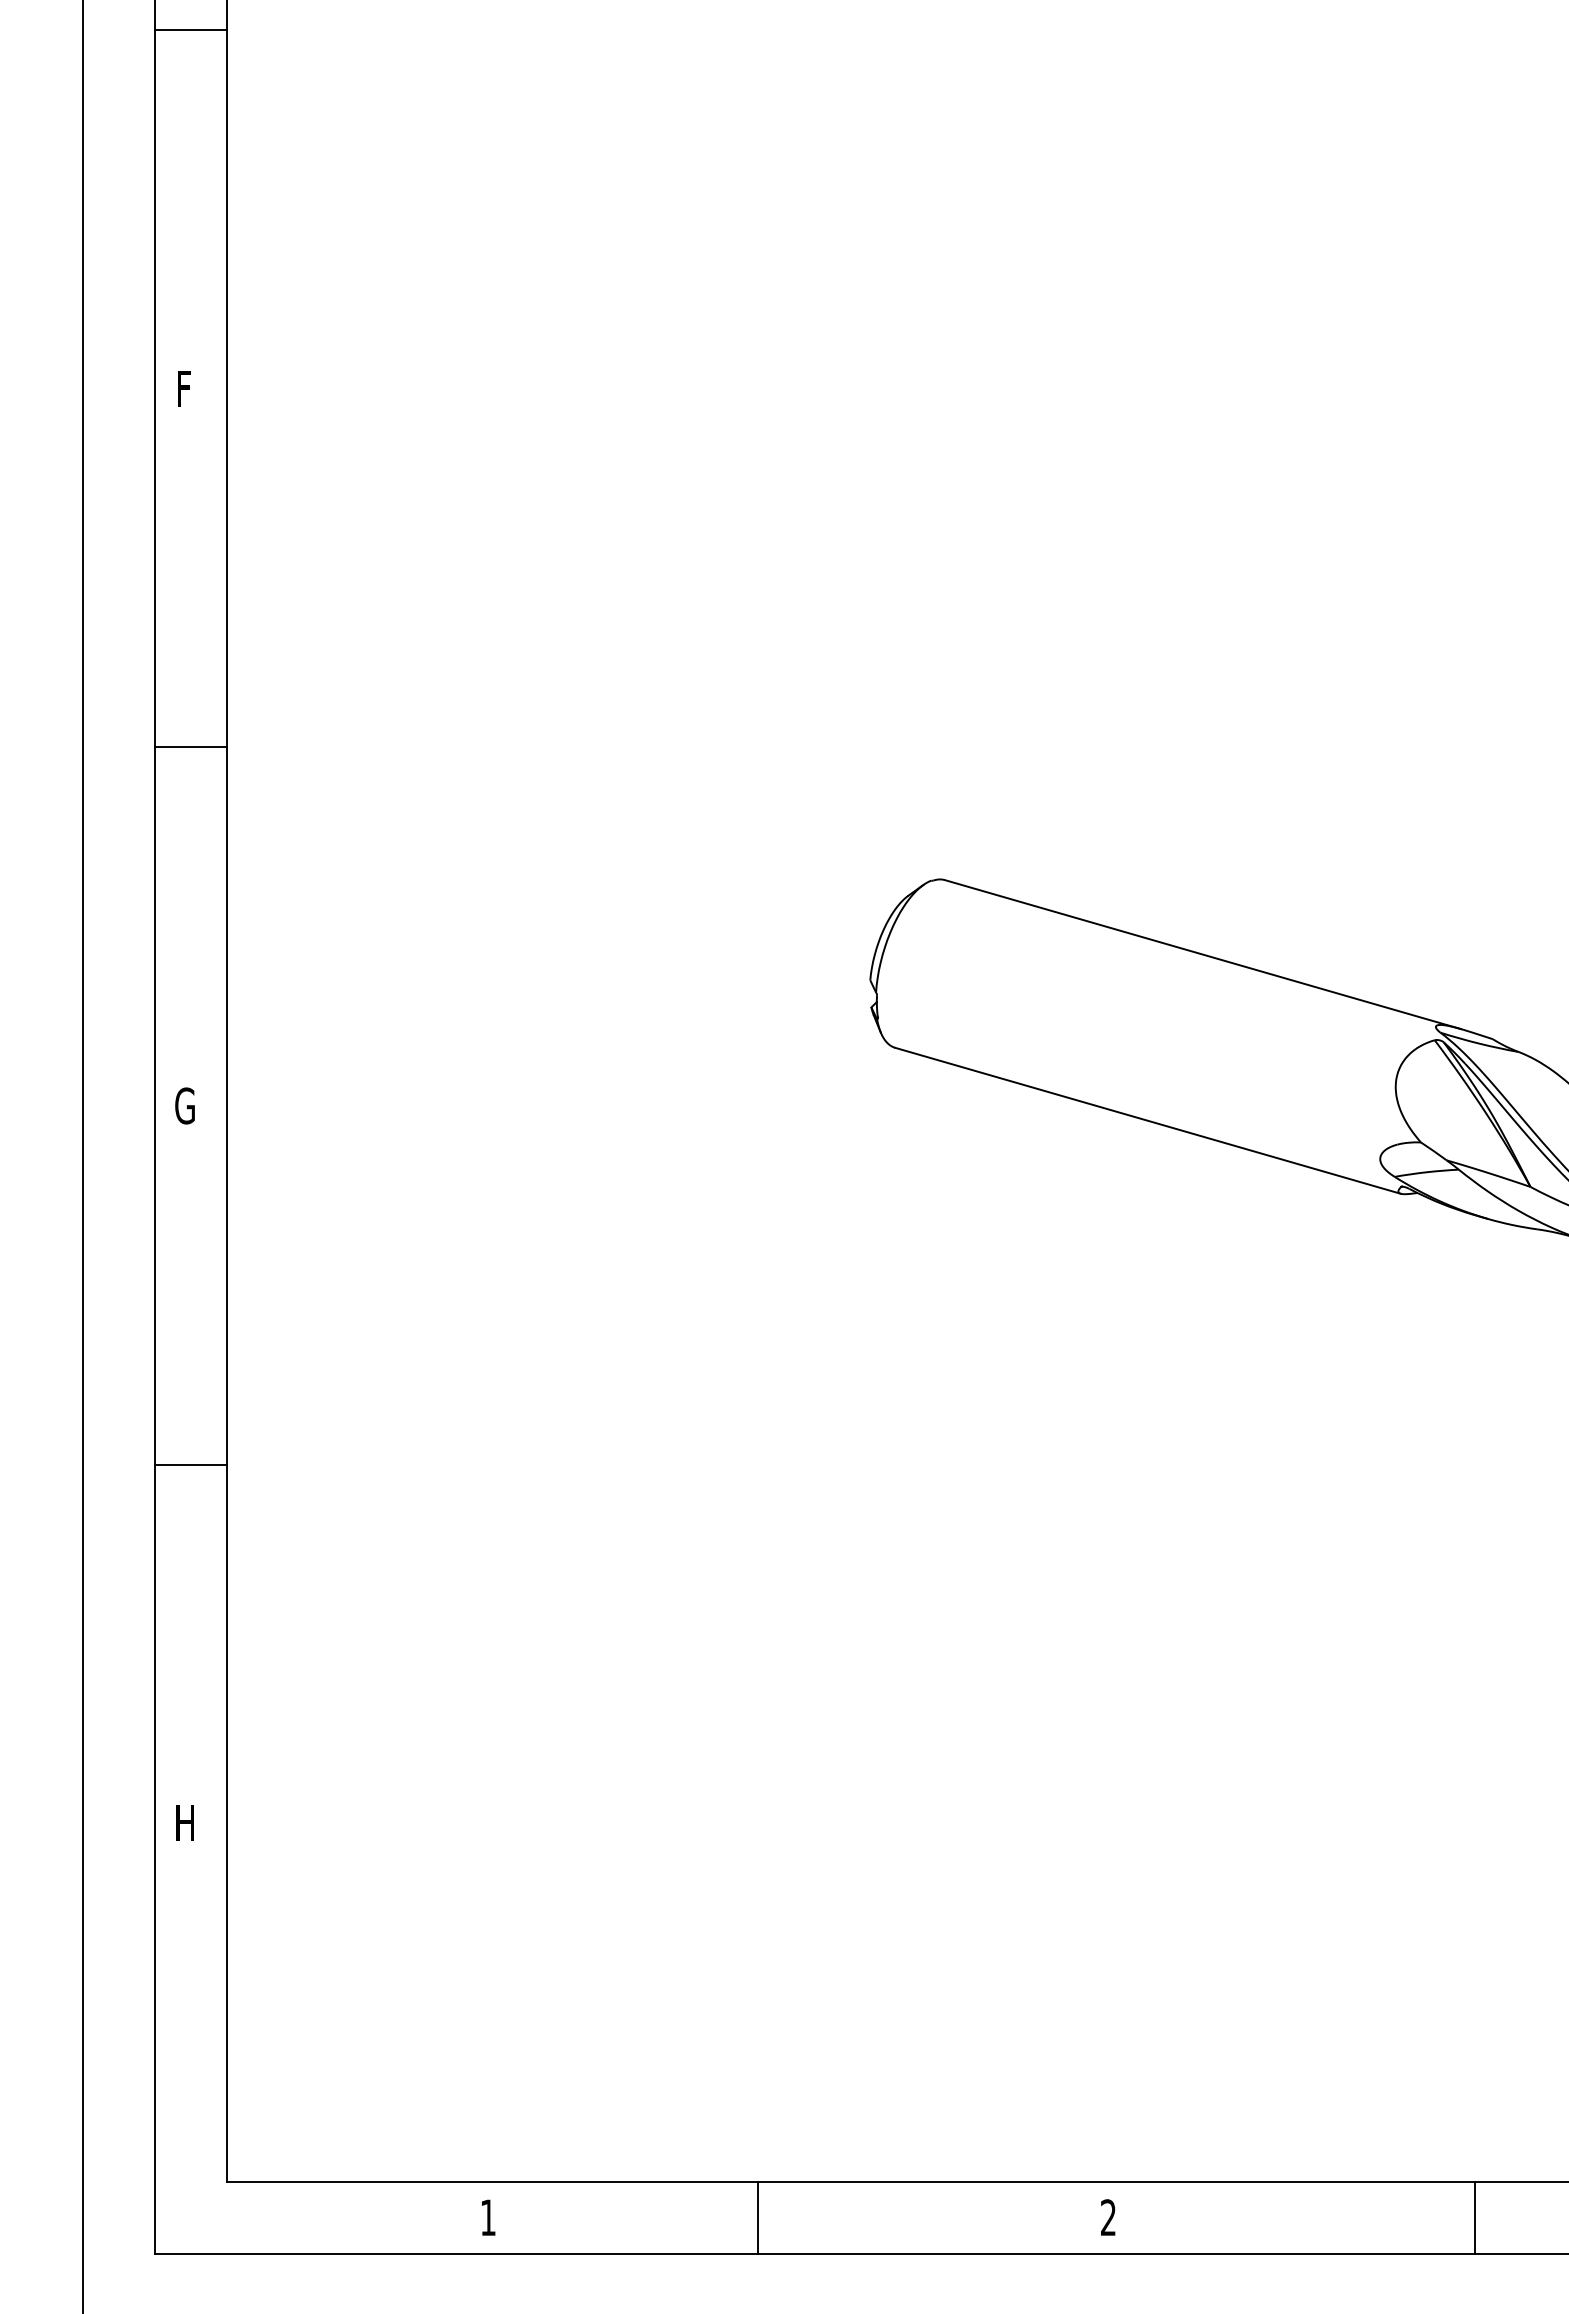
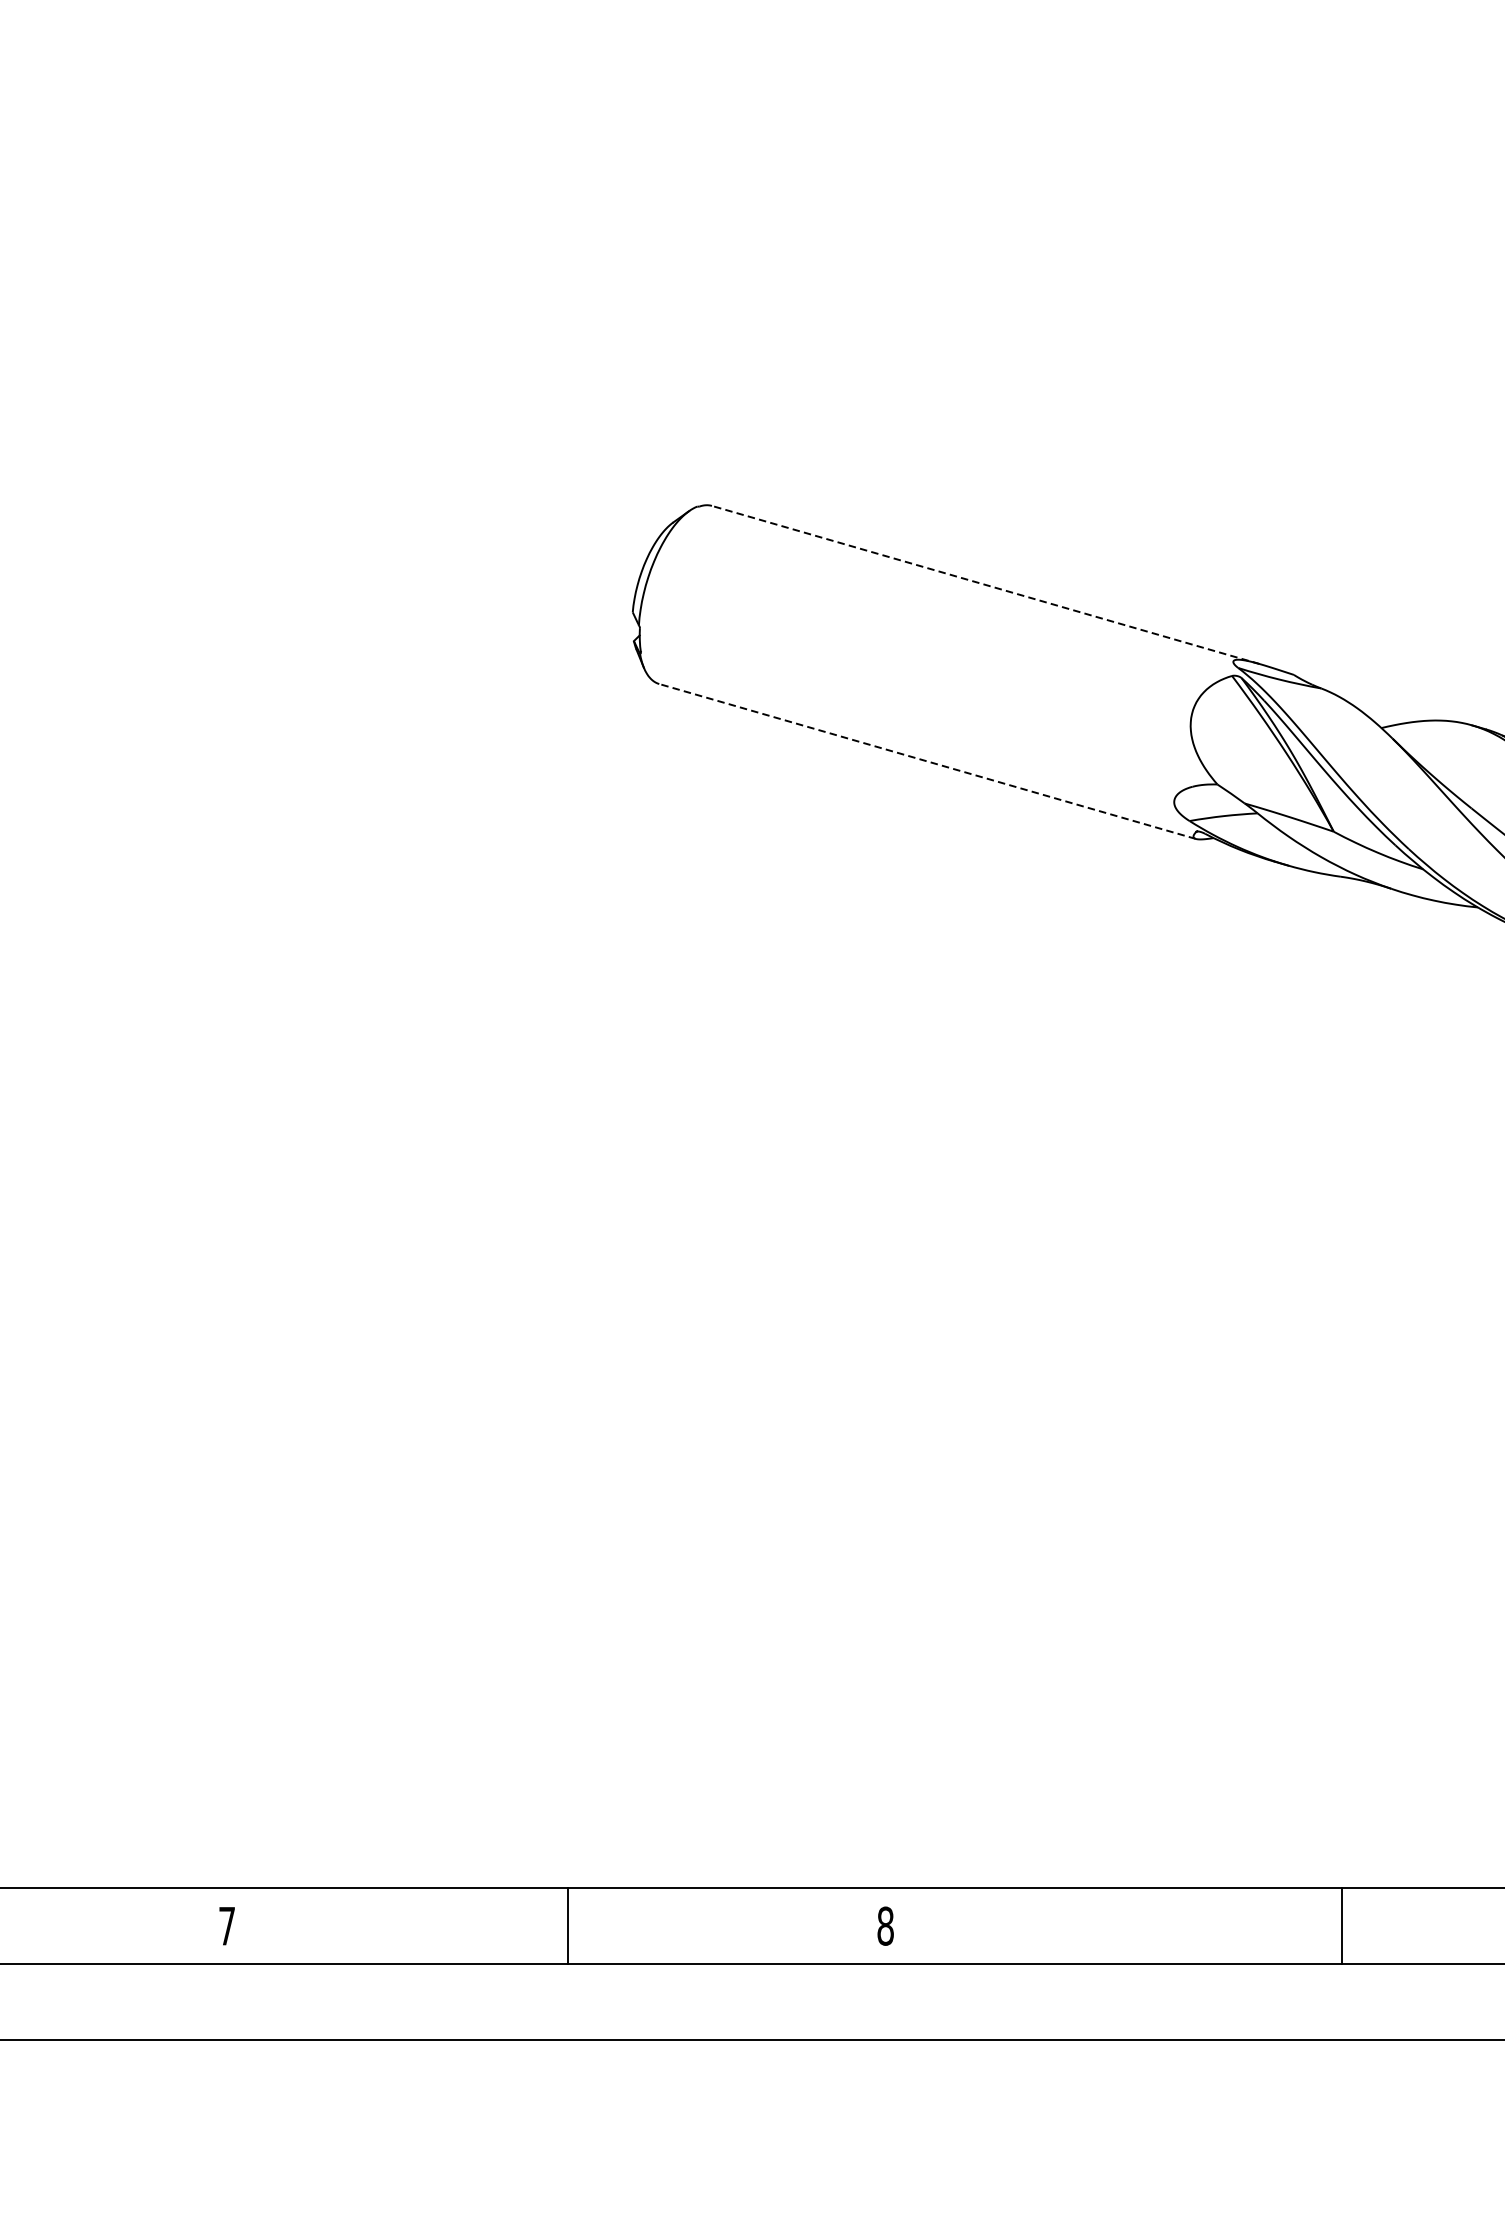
line: (1202, 954) -> (985, 584), solid -> dashed
line: (1147, 1120) -> (927, 761), solid -> dashed
text: (488, 2217) -> (227, 1925), 1 -> 7
line: (757, 2217) -> (568, 1925), moved
text: (1108, 2217) -> (885, 1925), 2 -> 8
line: (1474, 2217) -> (1341, 1925), moved

